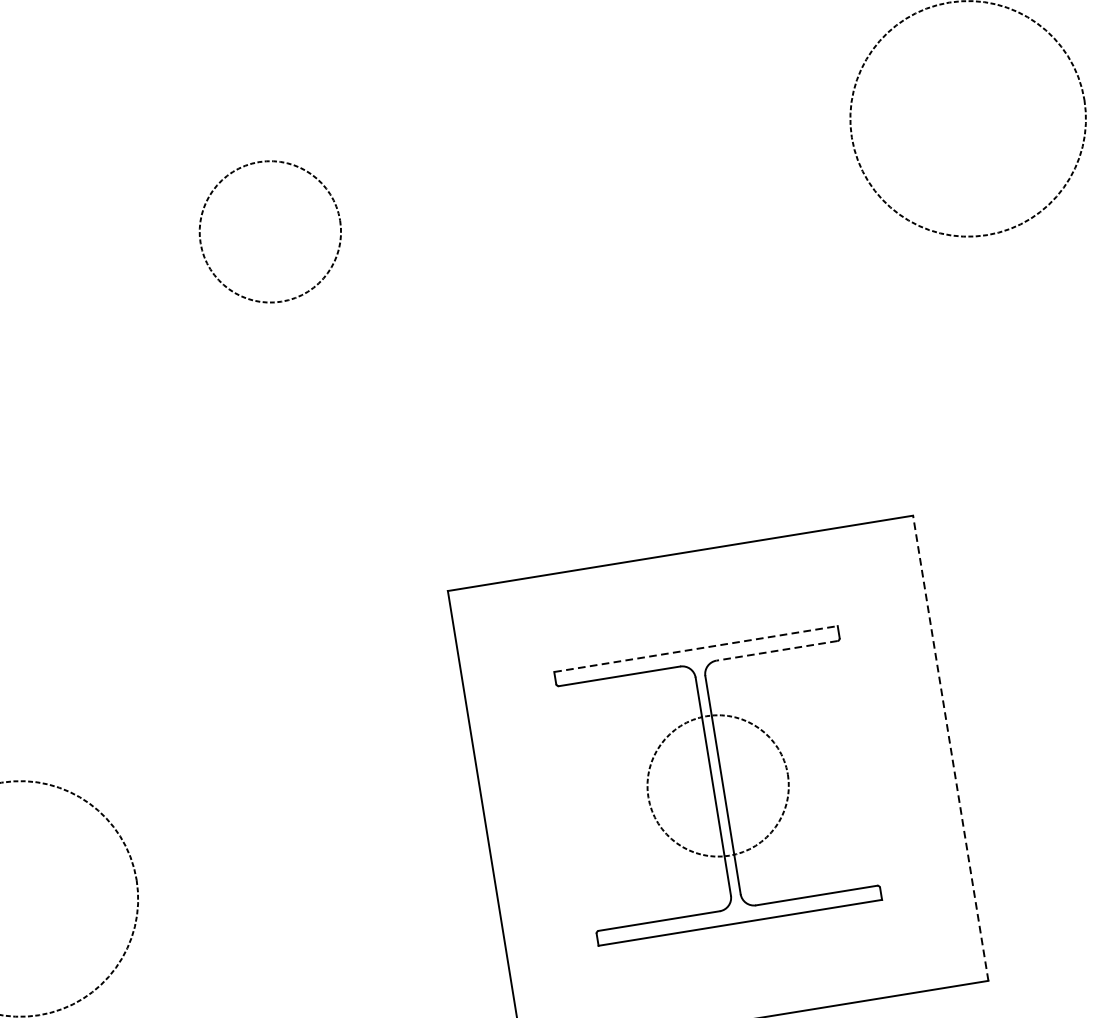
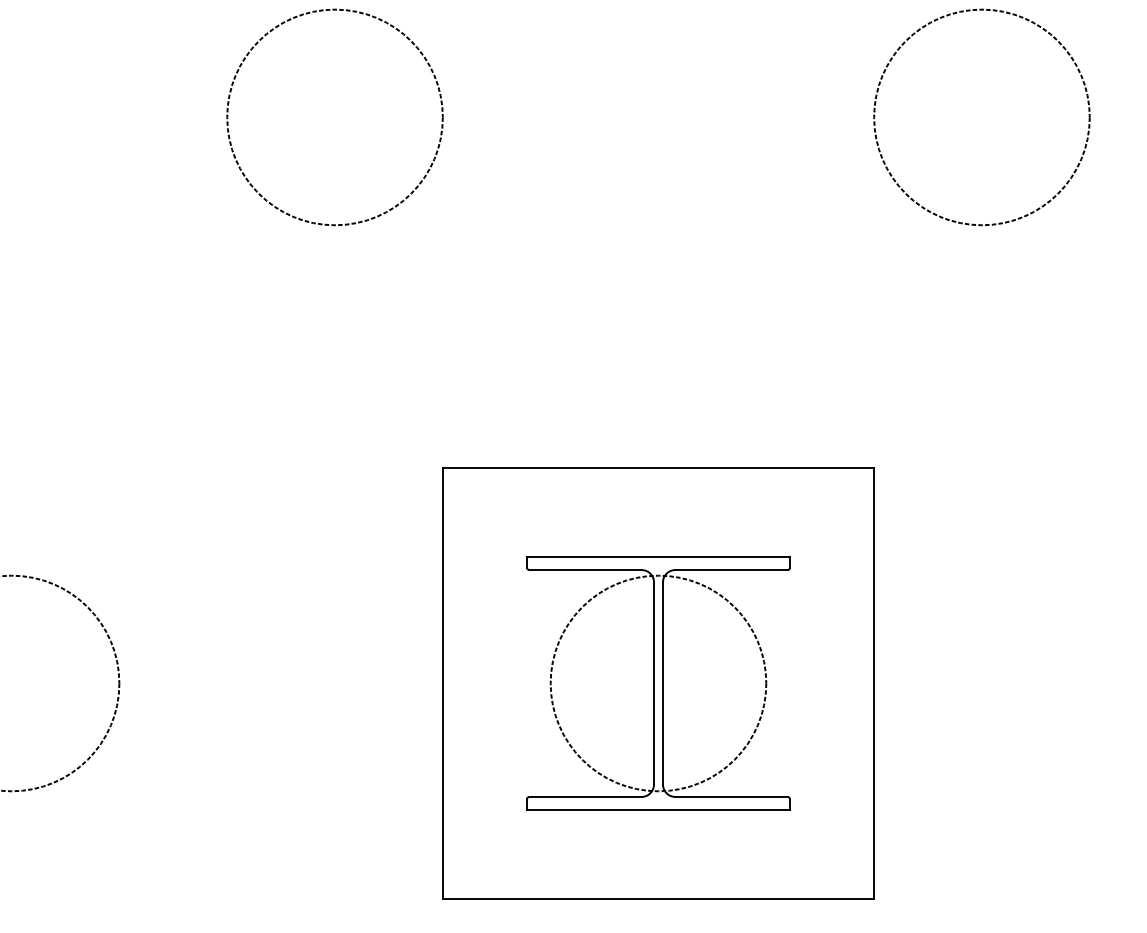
circle: (269, 232) -> (334, 117), size x1.67
line: (695, 648) -> (658, 556), dashed -> solid
line: (777, 651) -> (731, 570), dashed -> solid
line: (951, 748) -> (874, 683), dashed -> solid
circle: (718, 785) -> (658, 683), size x1.67

